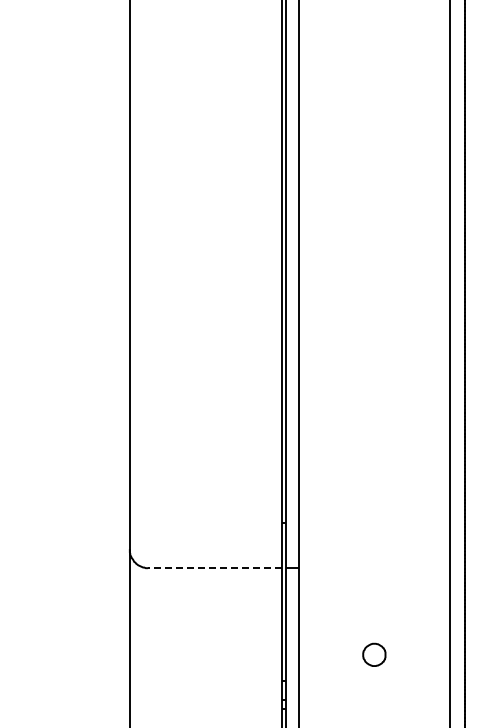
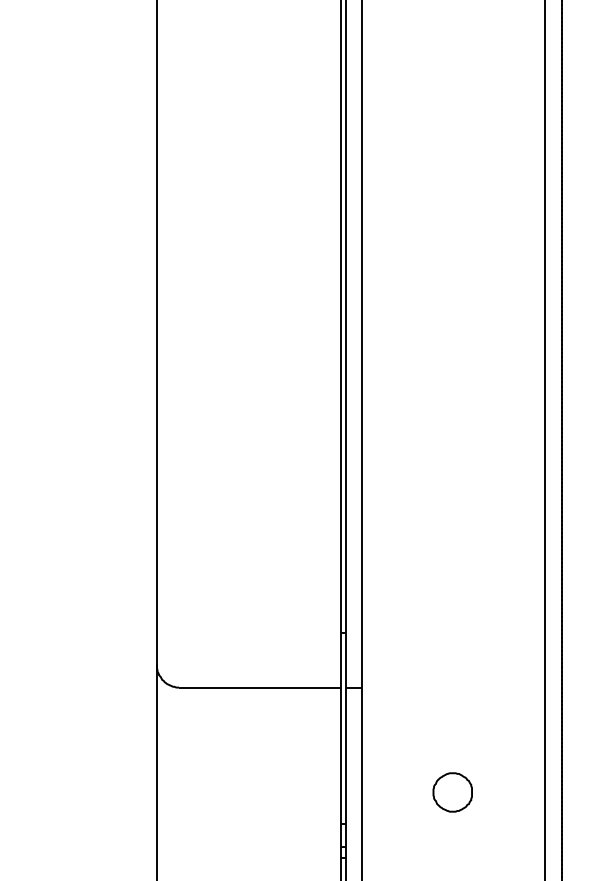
line: (214, 568) -> (259, 687), dashed -> solid
part: (374, 654) -> (453, 792), size x1.43

